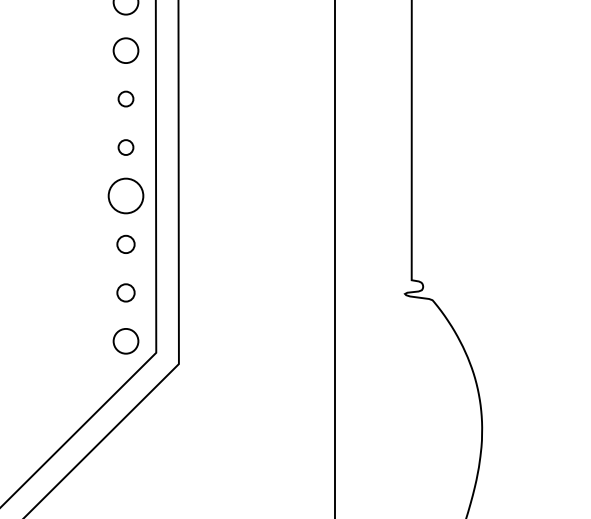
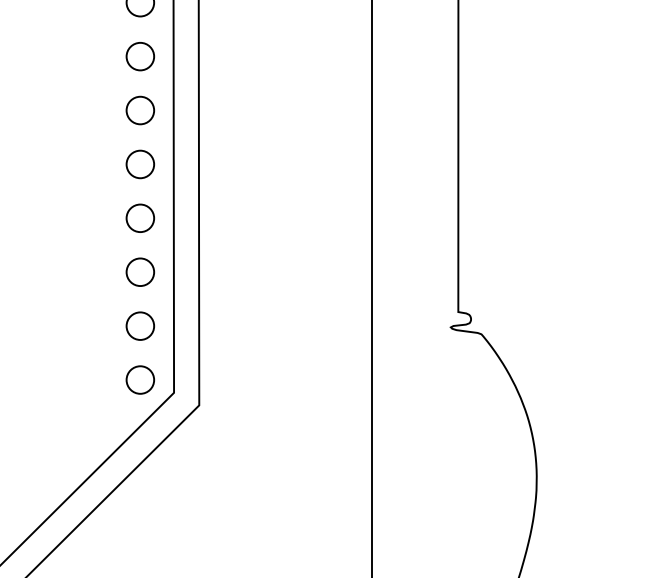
circle: (125, 98) -> (139, 109), size x1.67
circle: (125, 147) -> (139, 164), size x1.67
circle: (125, 195) -> (139, 217), size x0.71
circle: (125, 244) -> (139, 272), size x1.43
circle: (125, 292) -> (139, 325), size x1.43

